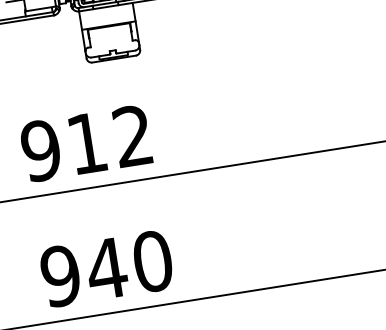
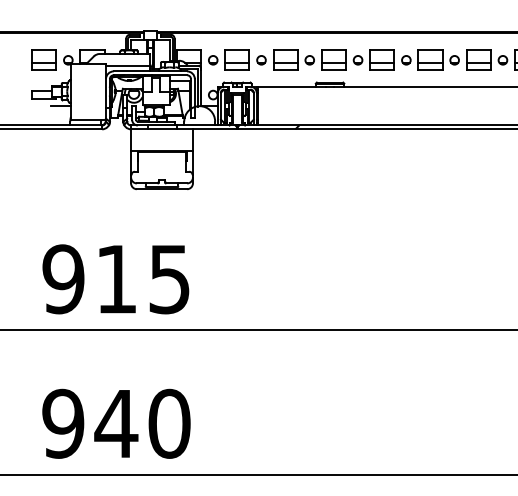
text: (133, 136) -> (169, 279), 912 -> 915

